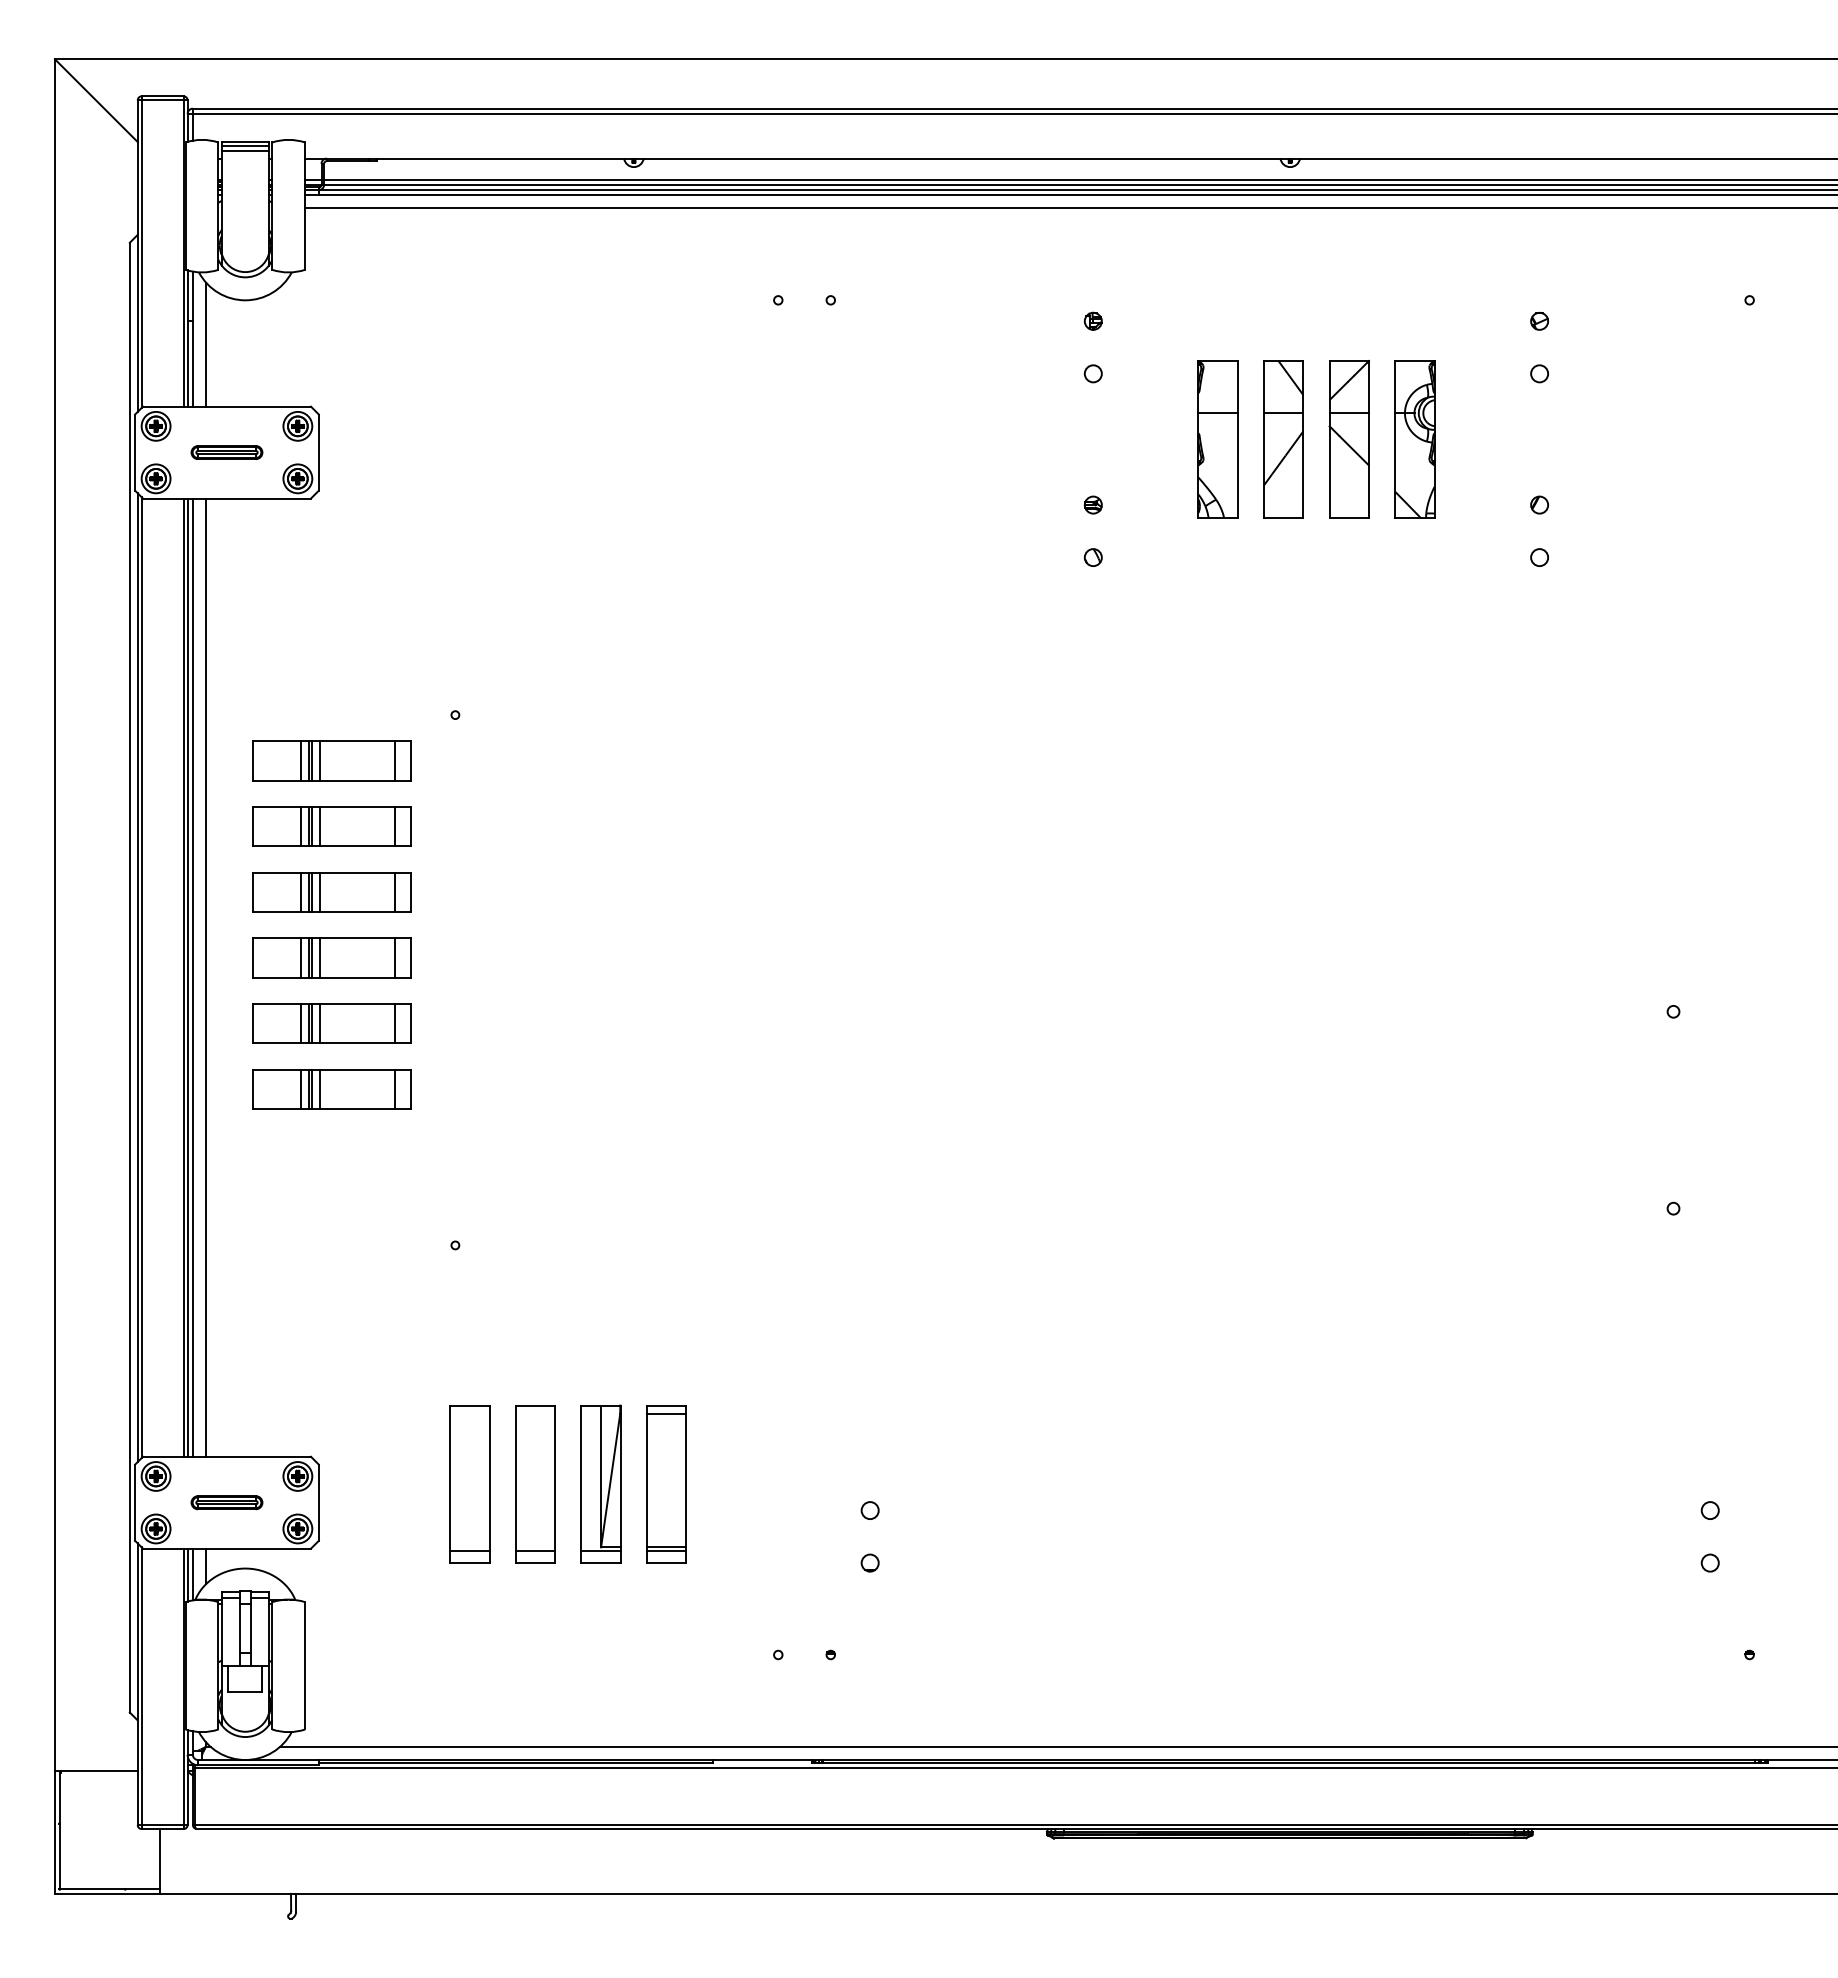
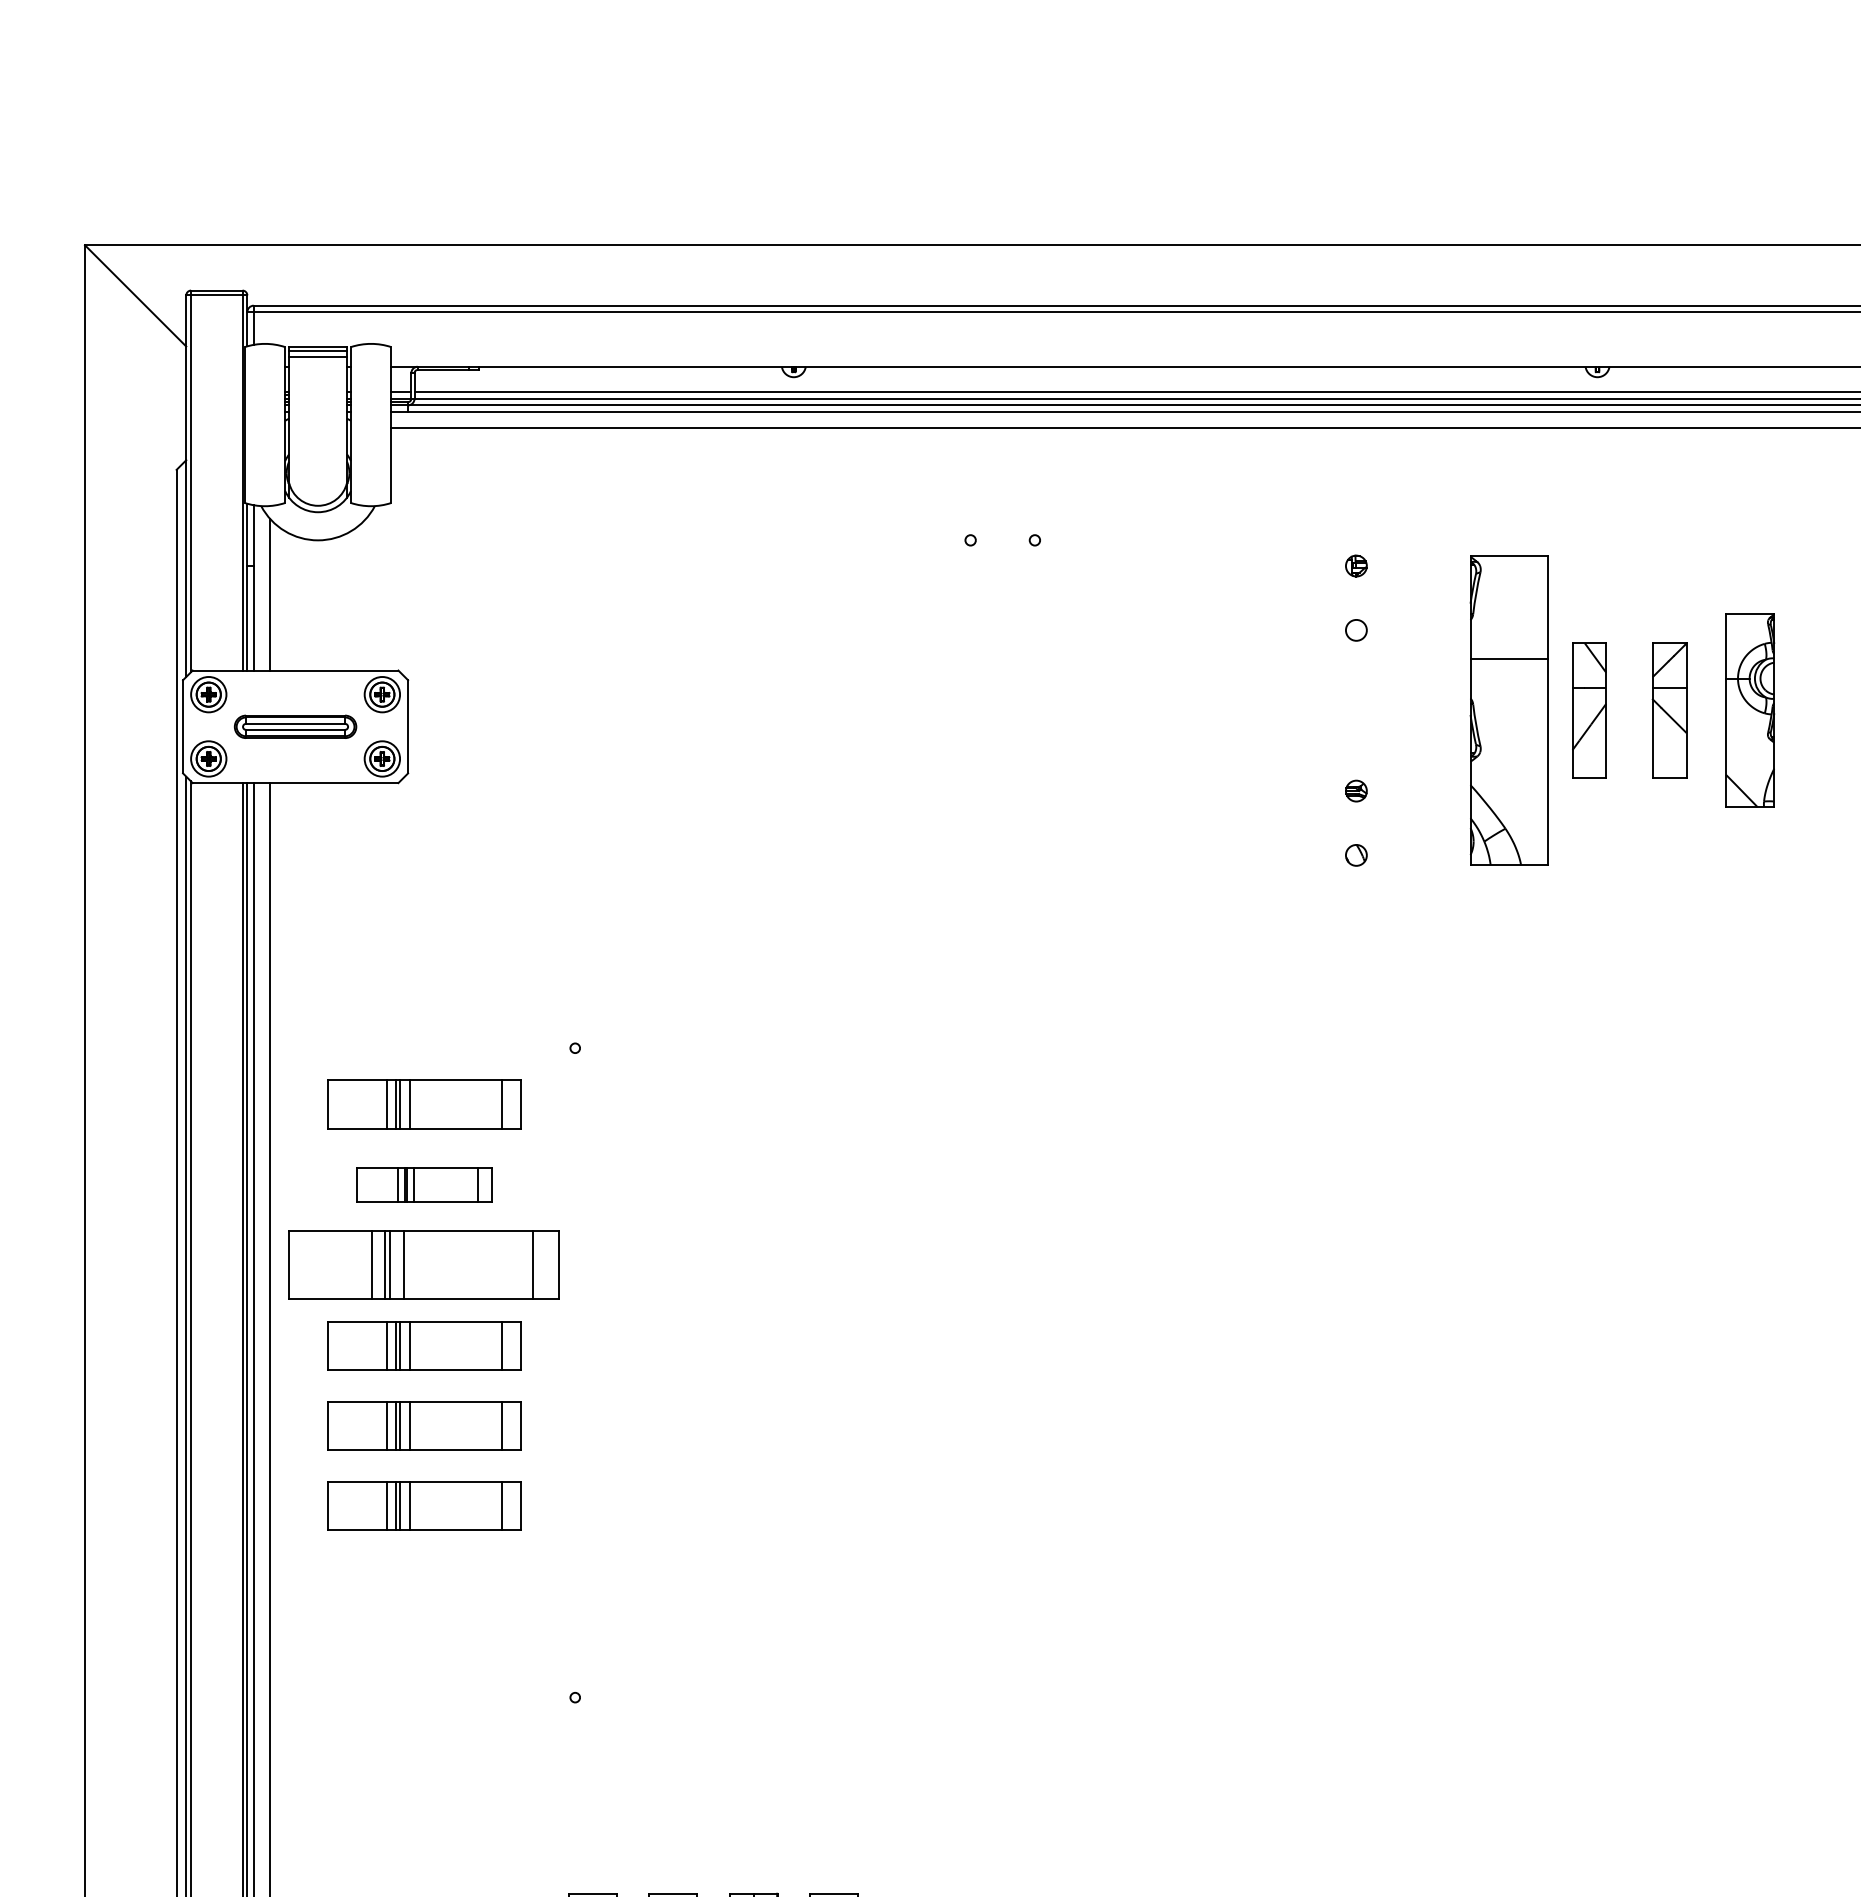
part: (1217, 439) -> (1508, 710), size x1.6
part: (1283, 439) -> (1589, 710), size x0.7
part: (1348, 439) -> (1668, 710), size x0.7
part: (226, 452) -> (294, 726), size x1.4
part: (331, 826) -> (423, 1184), size x0.7
part: (331, 892) -> (423, 1265), size x1.4

